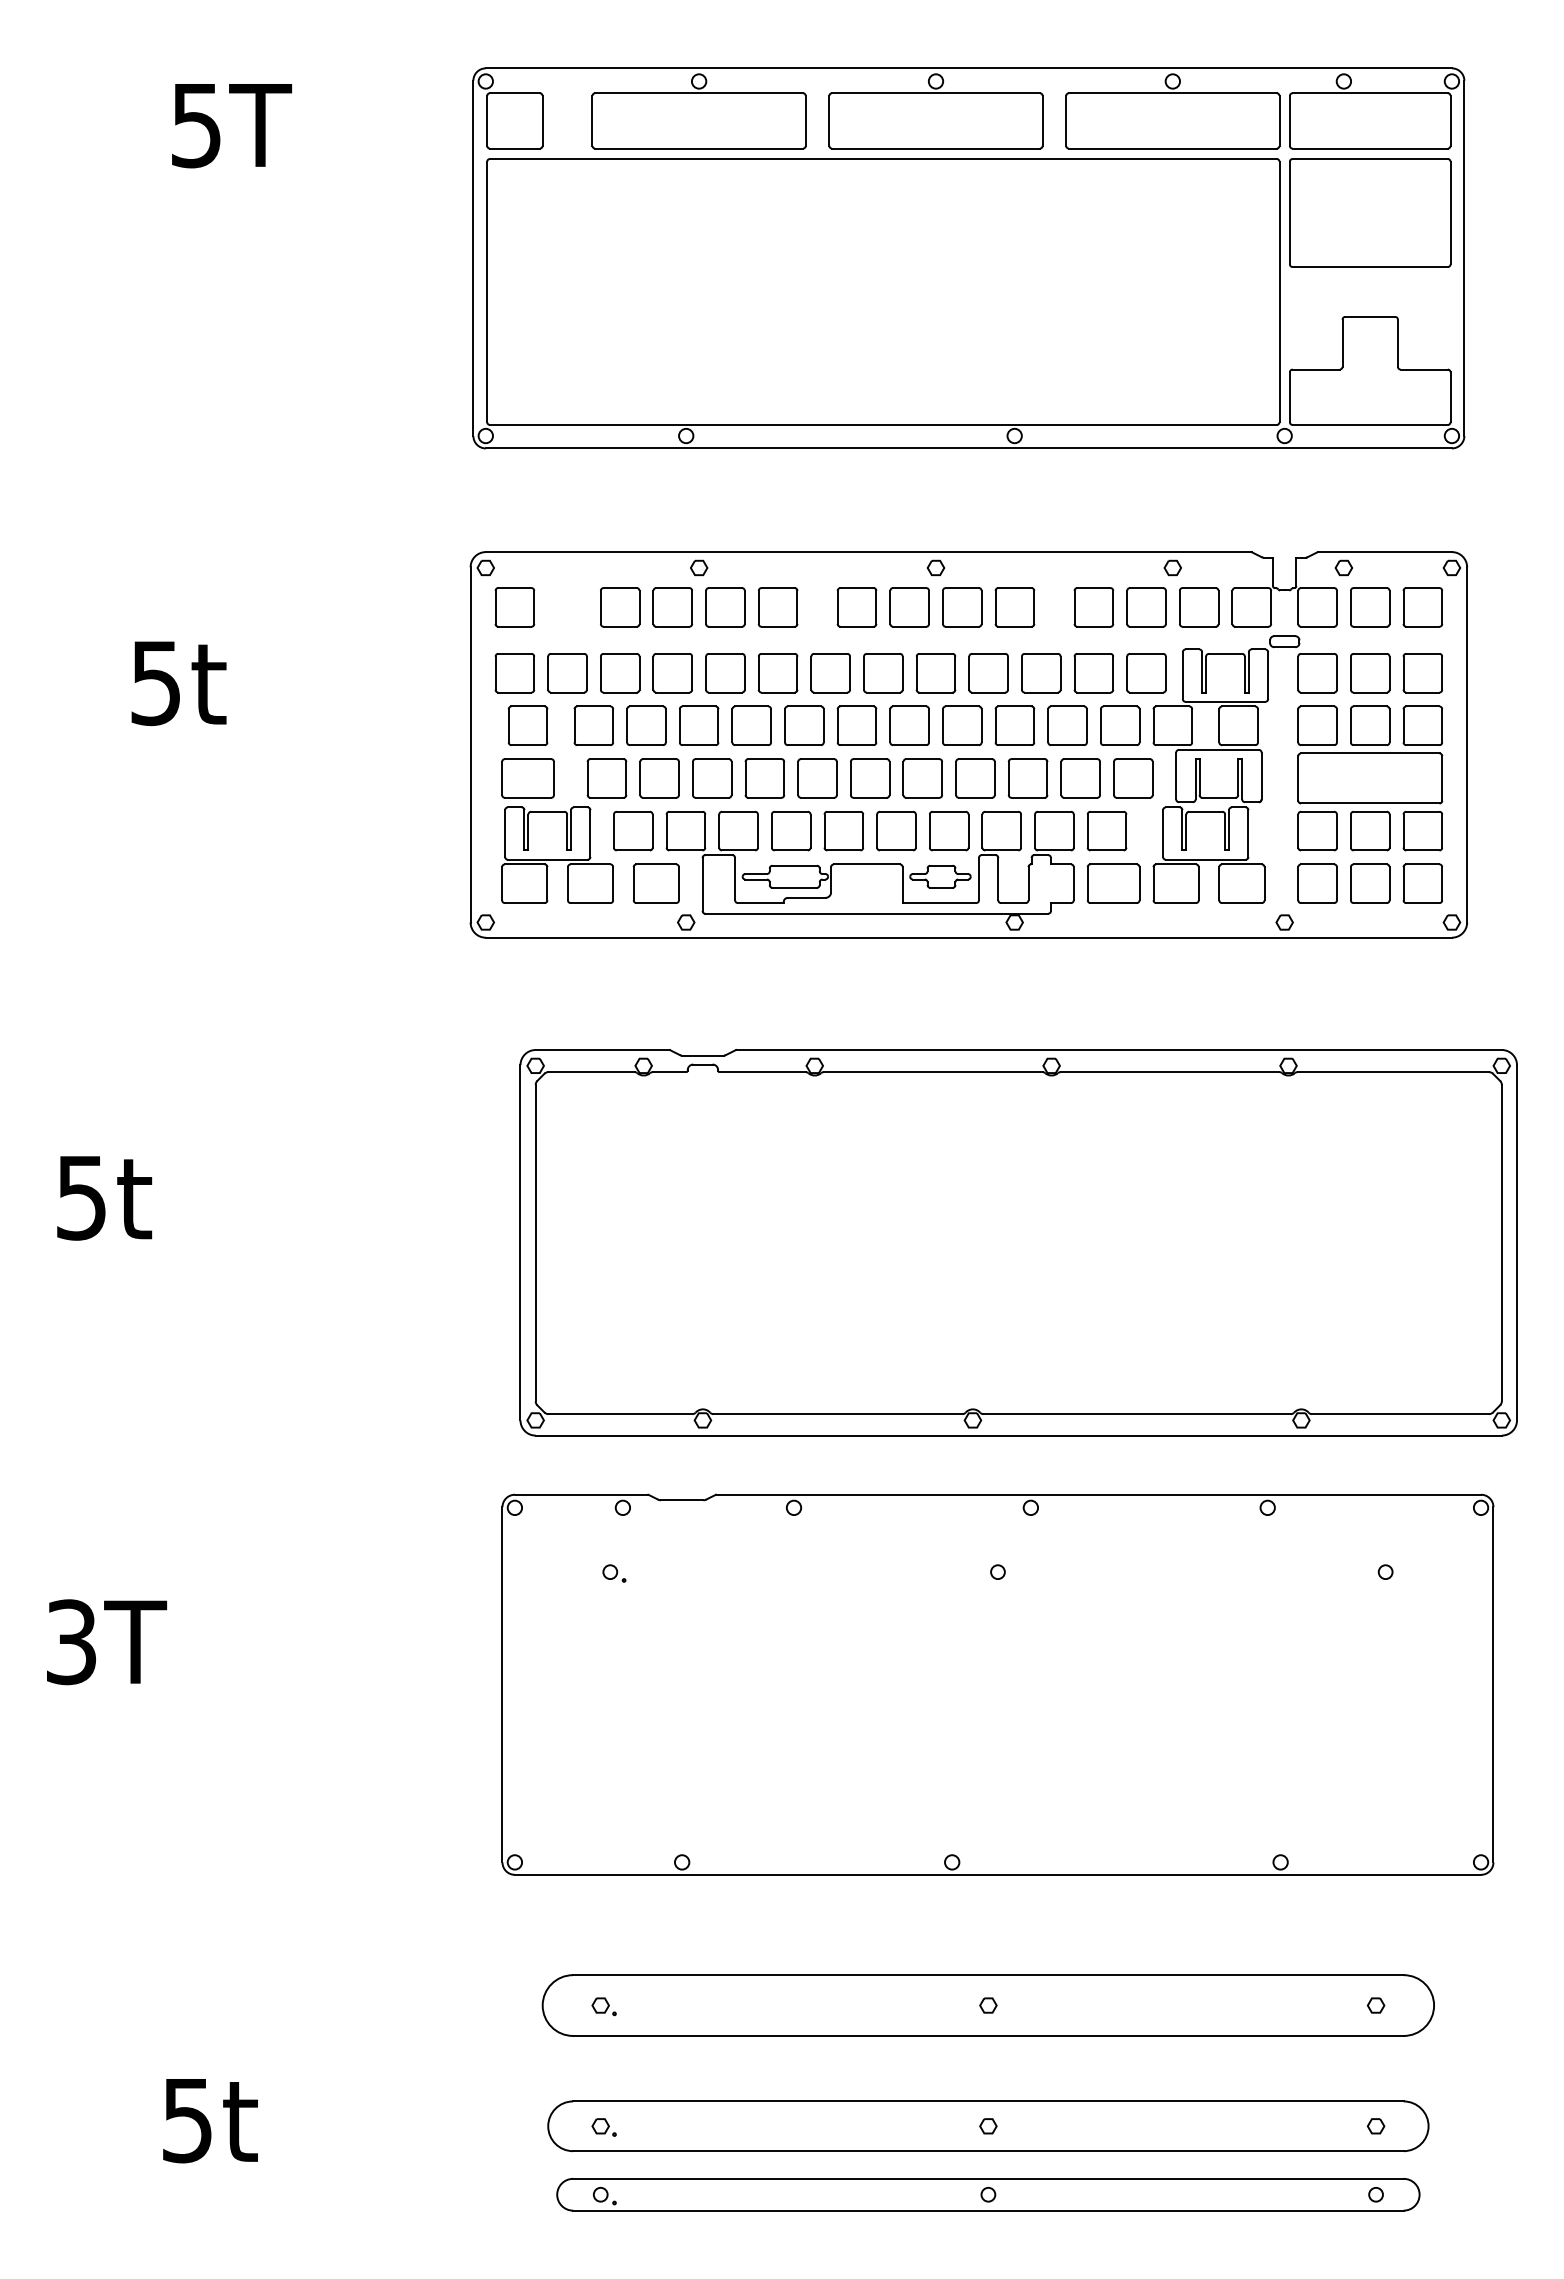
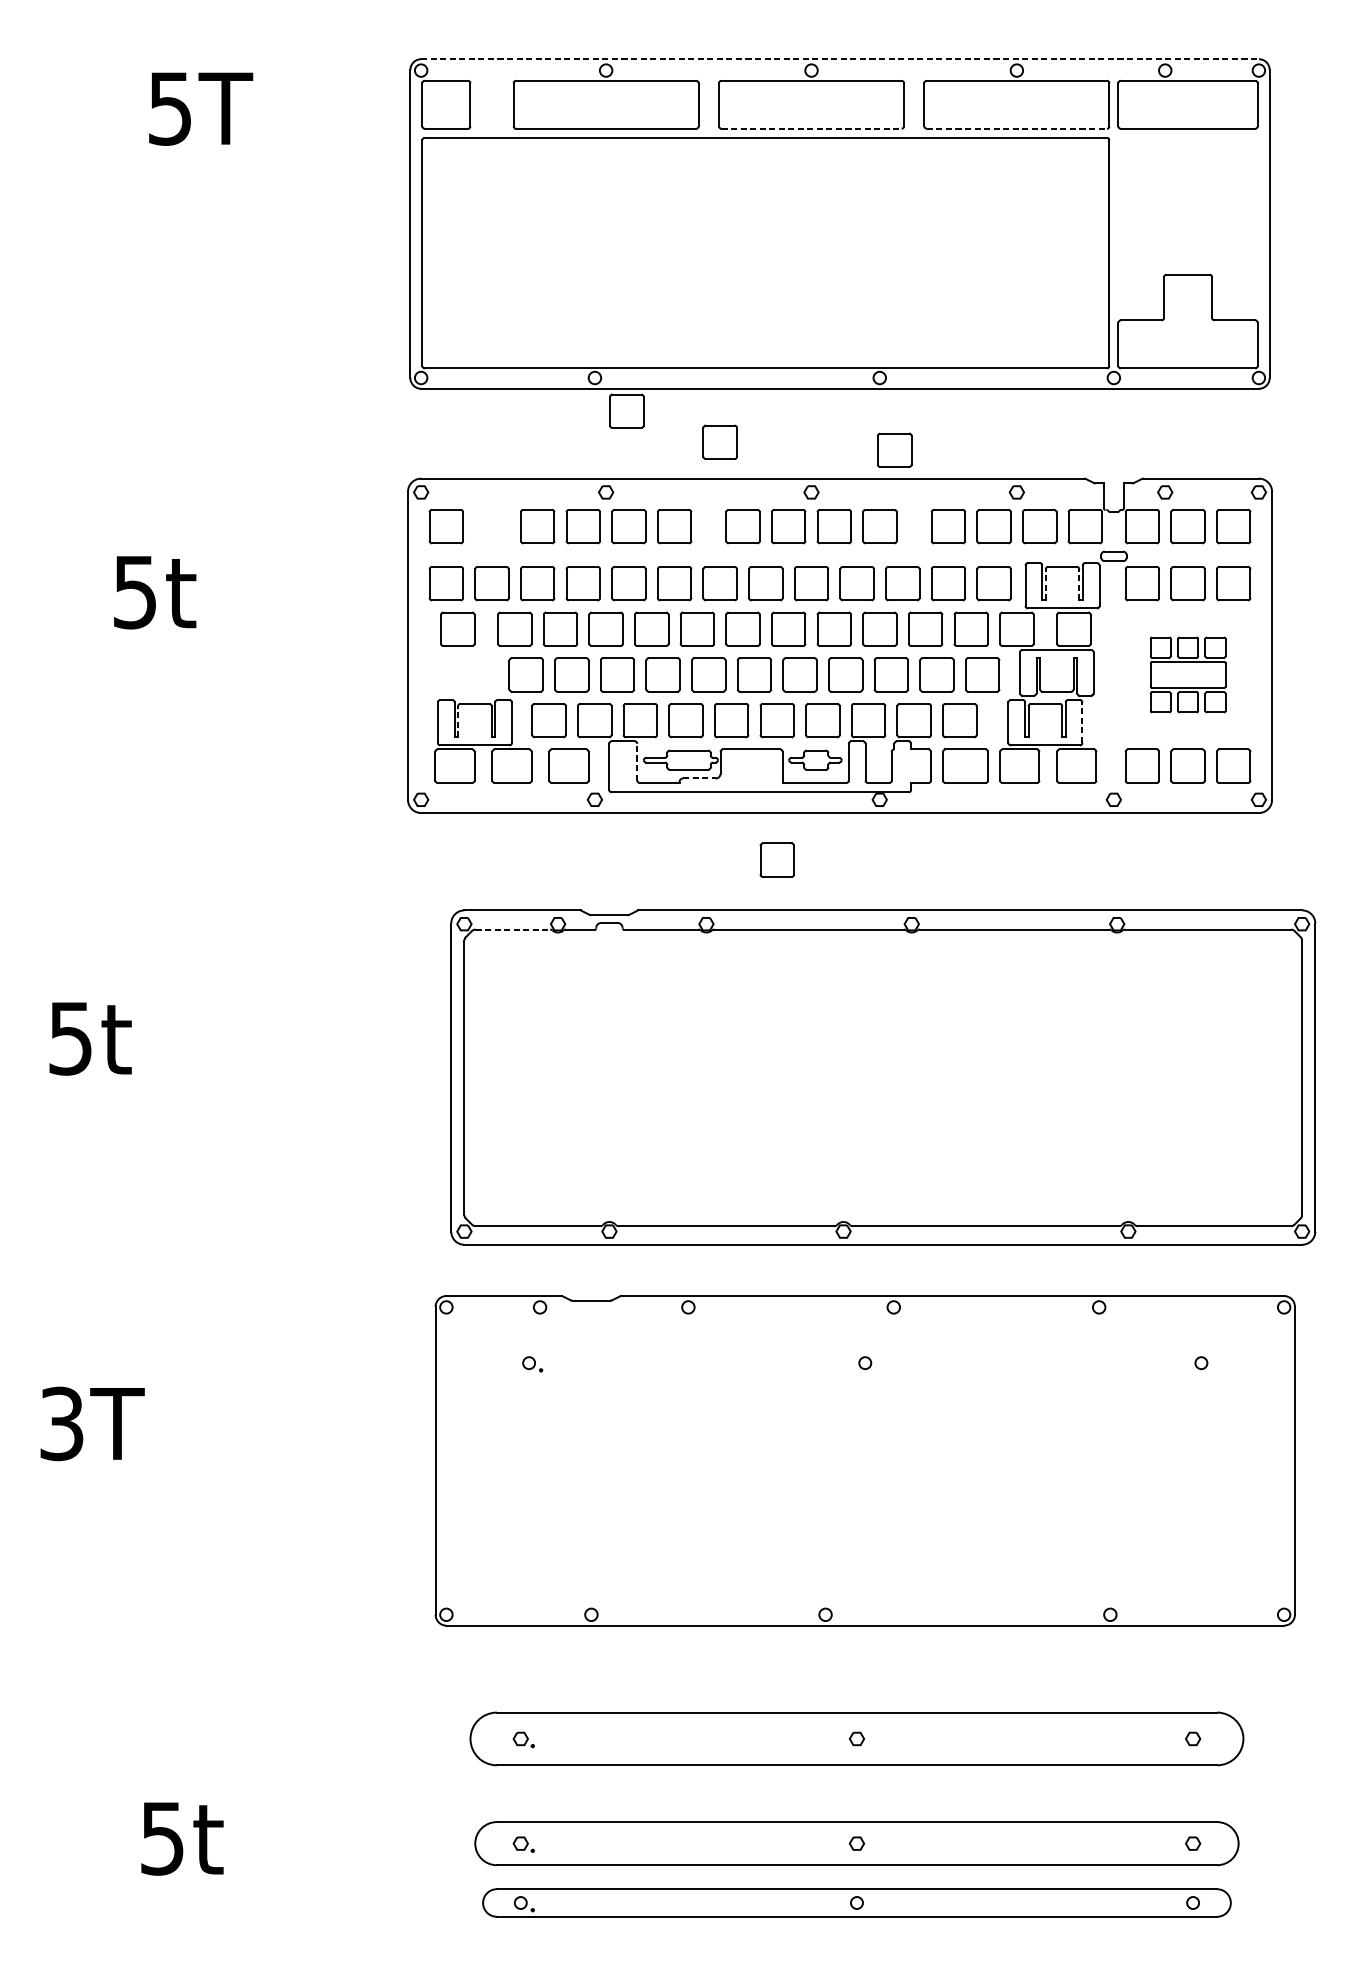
line: (969, 68) -> (840, 59), solid -> dashed
line: (936, 148) -> (811, 128), solid -> dashed
line: (1172, 148) -> (1016, 128), solid -> dashed
part: (1370, 212) -> (1188, 184), removed
part: (722, 474) -> (626, 411), added
part: (830, 510) -> (720, 442), added
part: (1031, 519) -> (894, 450), added
line: (1206, 674) -> (1046, 584), solid -> dashed
line: (1244, 674) -> (1079, 584), solid -> dashed
part: (527, 778) -> (457, 674), removed
part: (1370, 778) -> (1188, 674), size x0.6
line: (528, 832) -> (458, 721), solid -> dashed
line: (1248, 833) -> (1082, 722), solid -> dashed
line: (735, 878) -> (637, 761), solid -> dashed
line: (806, 897) -> (699, 778), solid -> dashed
part: (896, 991) -> (777, 859), added
line: (592, 1072) -> (513, 929), solid -> dashed

